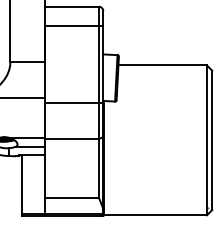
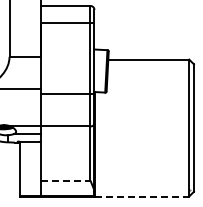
line: (71, 197) -> (65, 180), solid -> dashed
line: (155, 215) -> (142, 196), solid -> dashed

